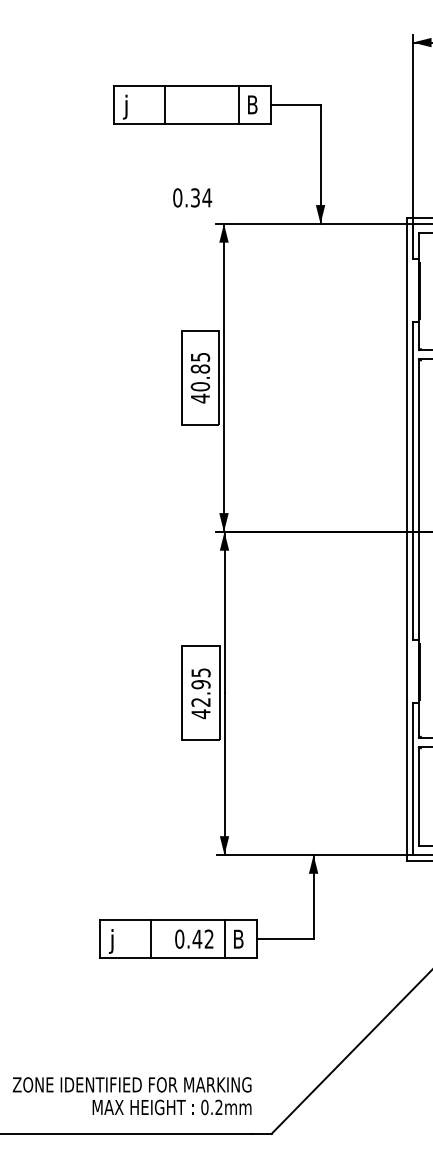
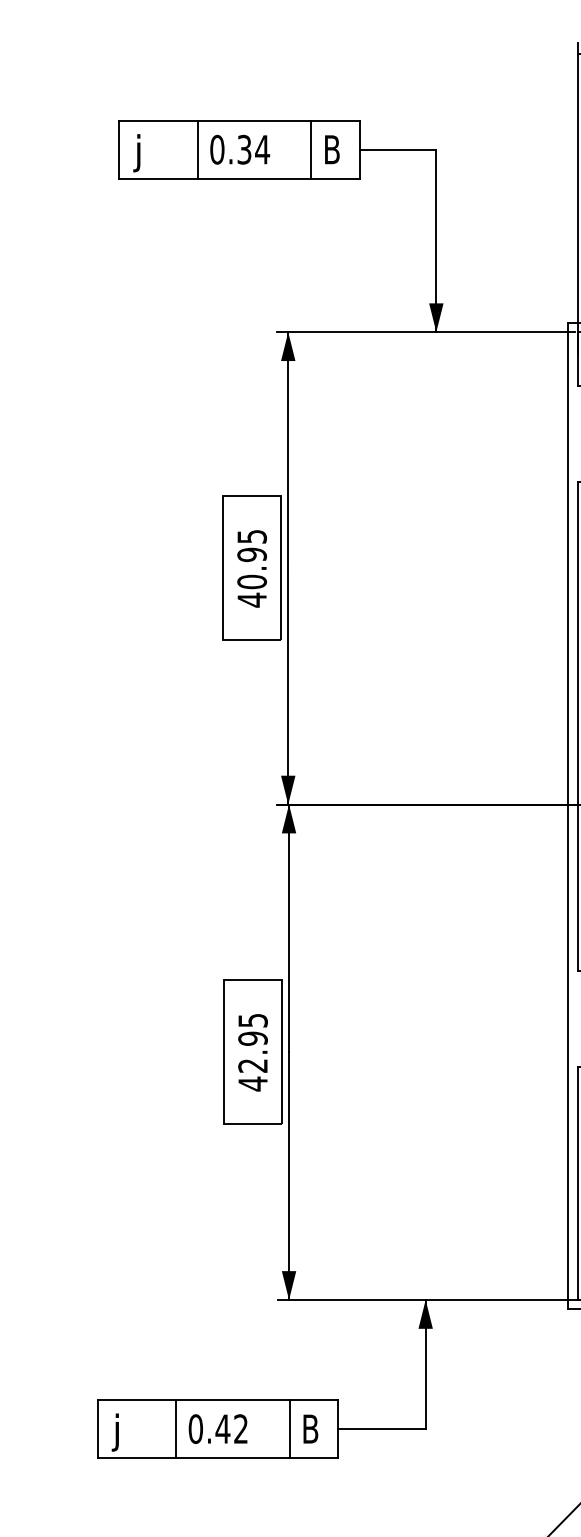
text: (192, 197) -> (239, 149), moved
text: (200, 368) -> (252, 553), 40.85 -> 40.95
text: (194, 938) -> (218, 1428), moved

